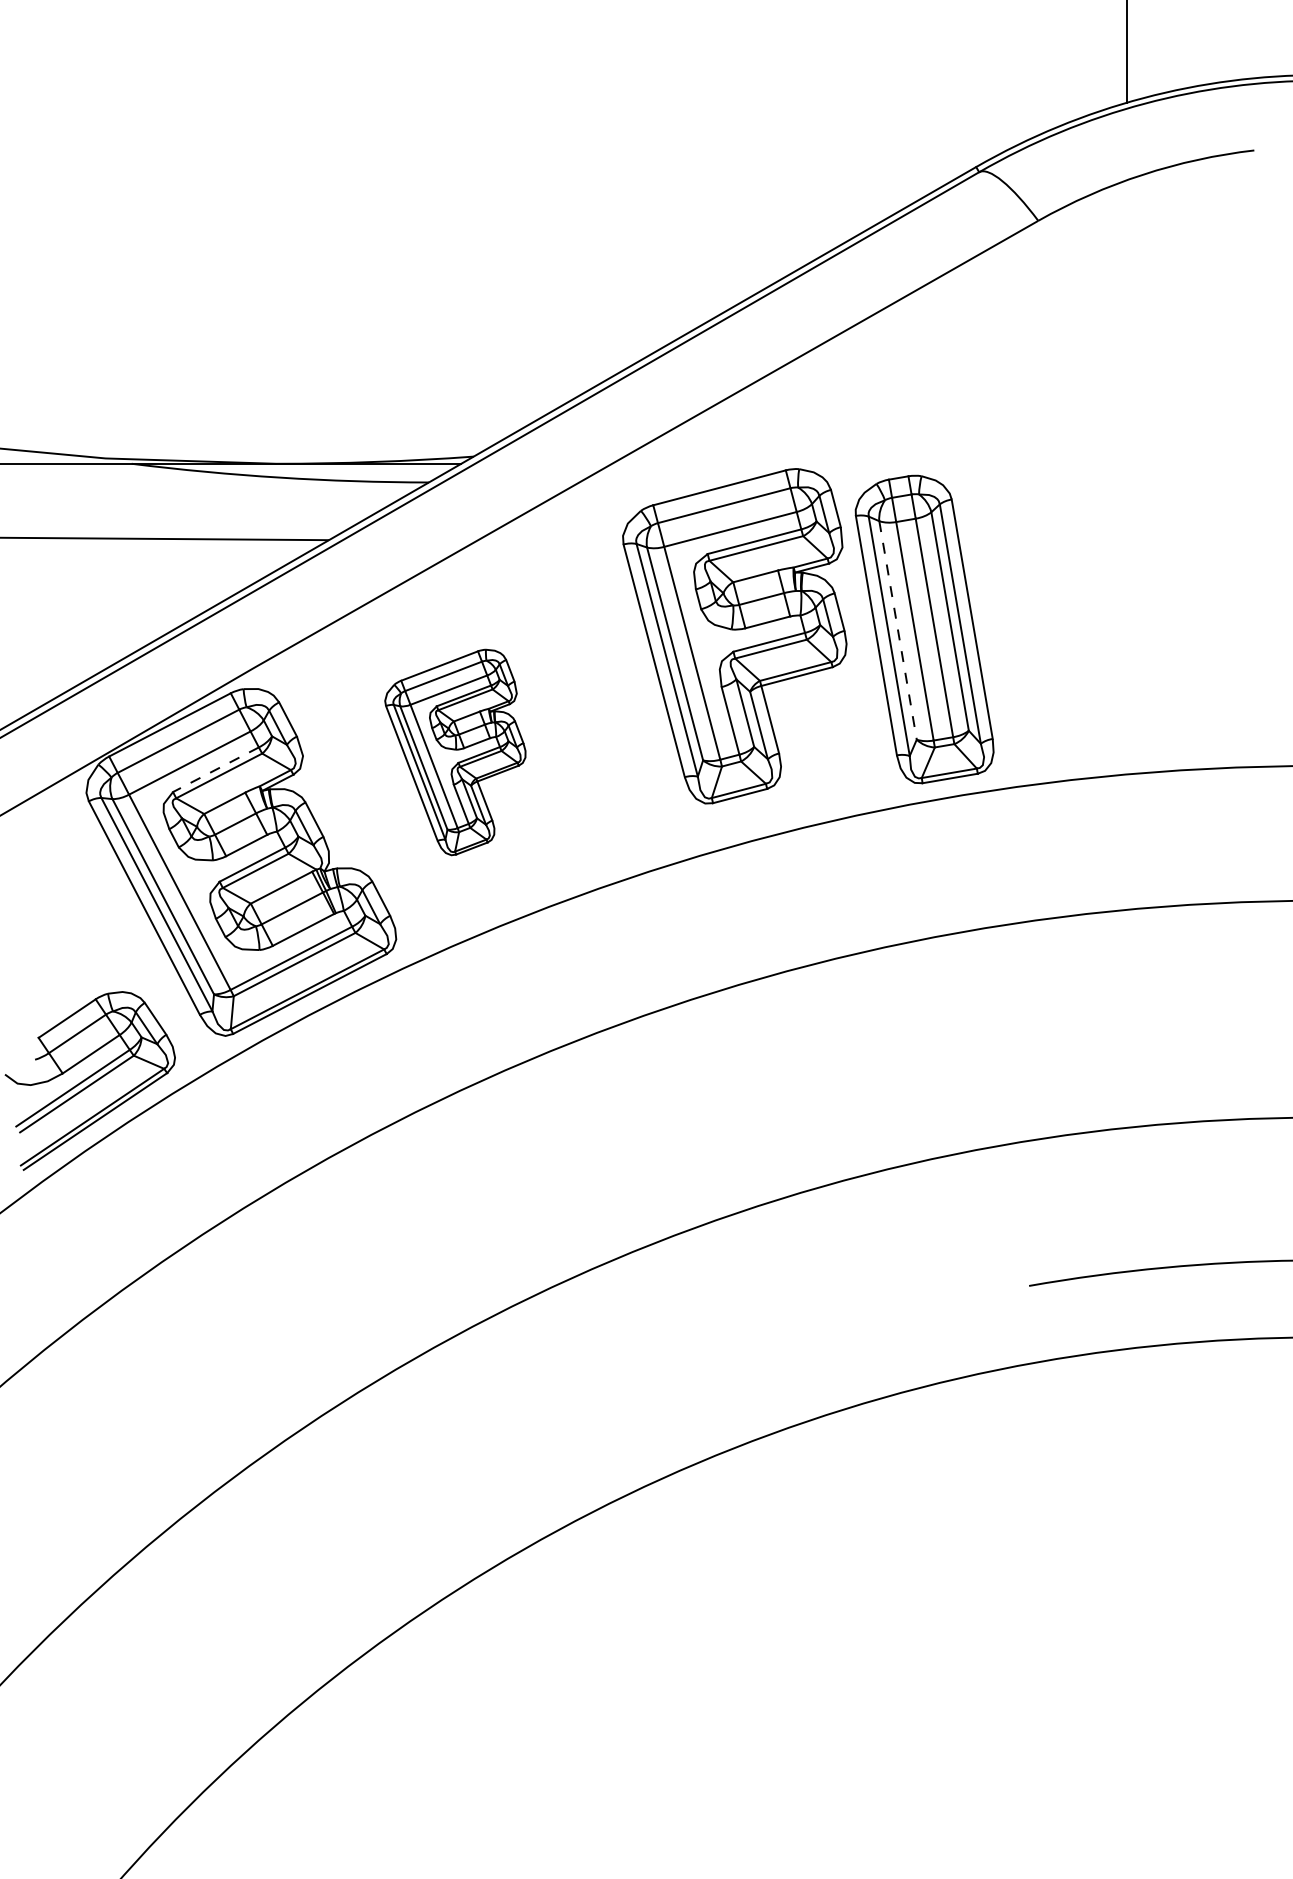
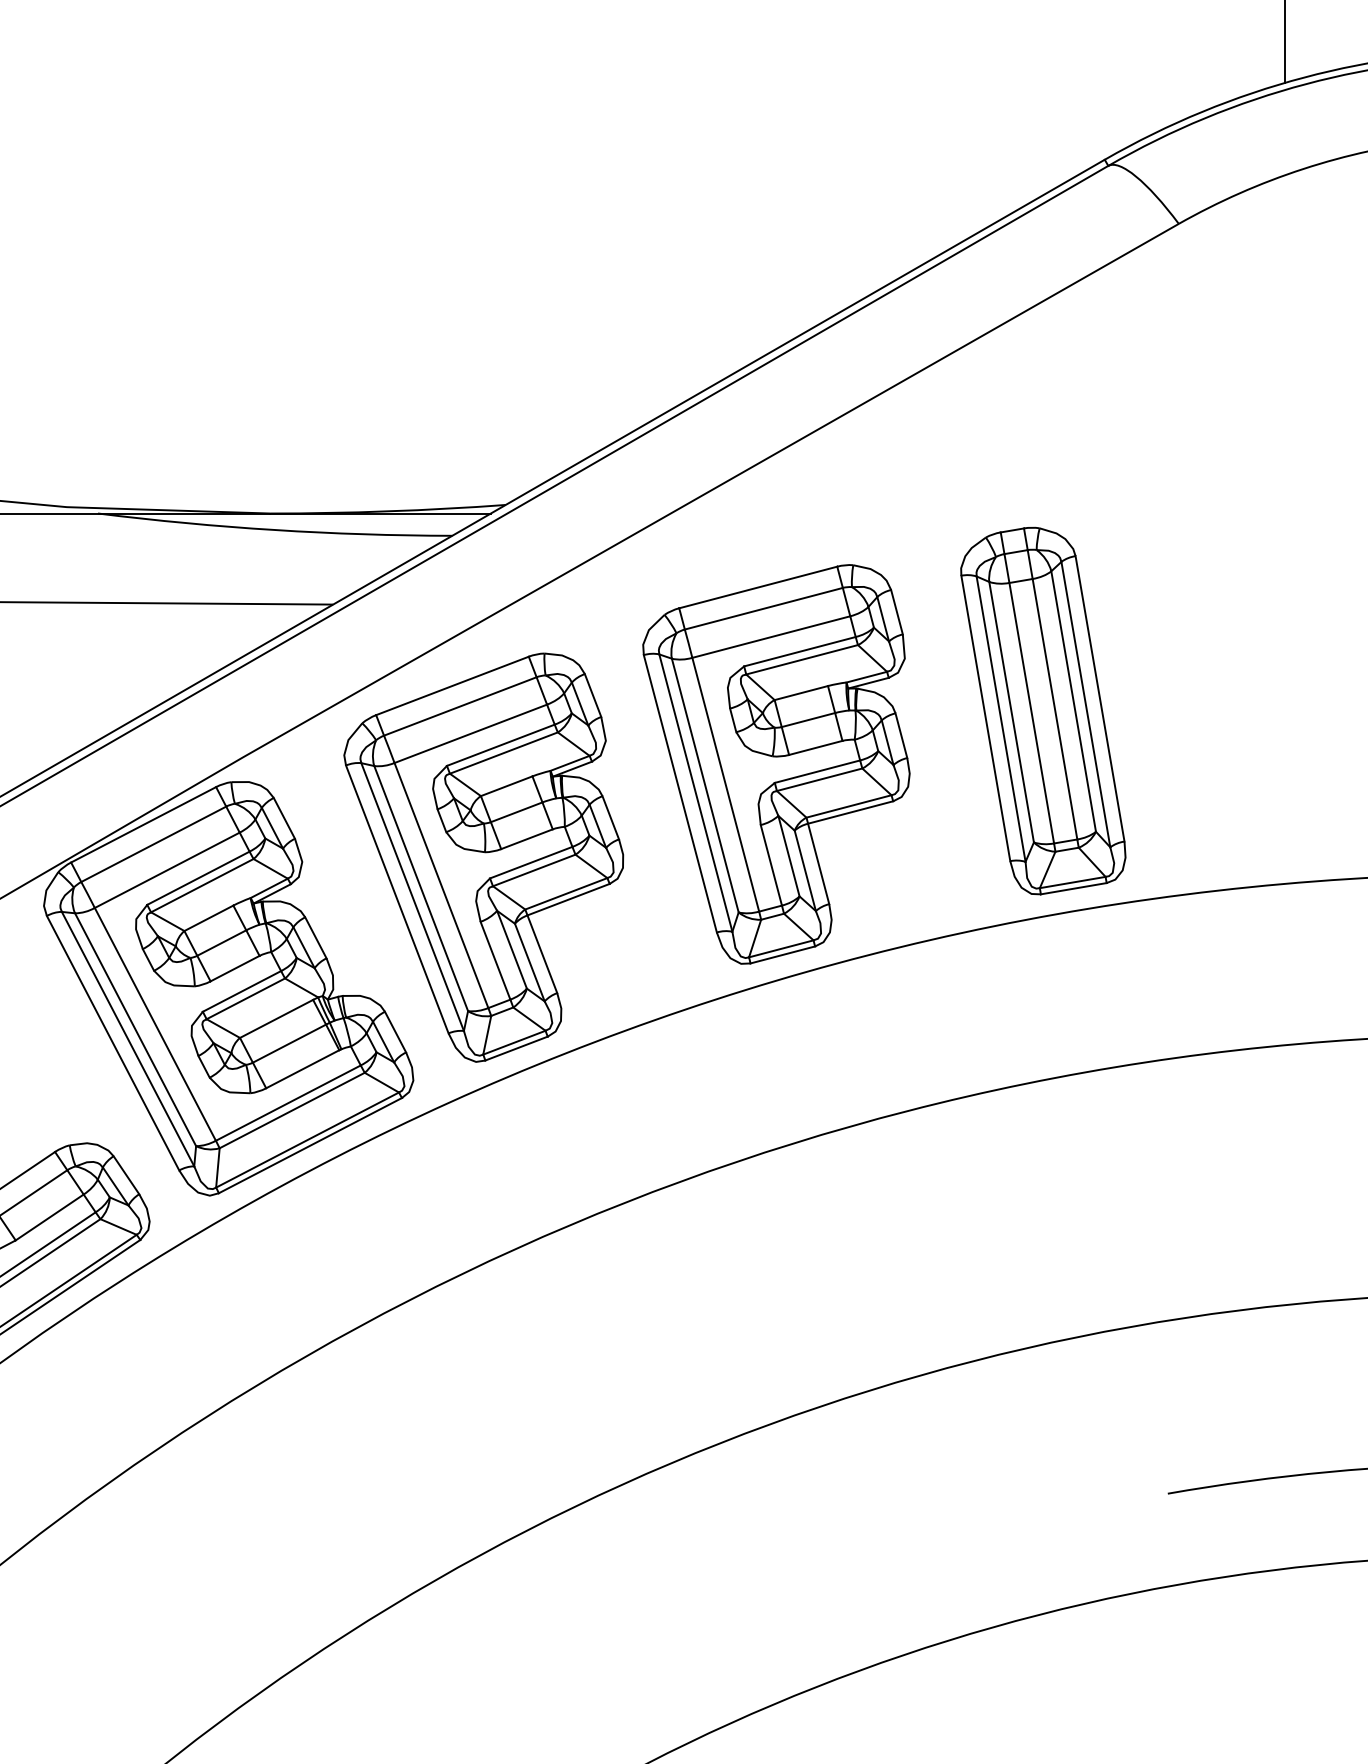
line: (898, 630) -> (1012, 712), dashed -> solid
part: (734, 636) -> (776, 764), moved
part: (455, 752) -> (483, 857), size x1.67
line: (215, 769) -> (197, 877), dashed -> solid

